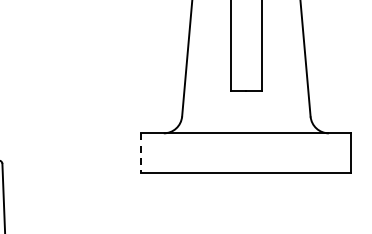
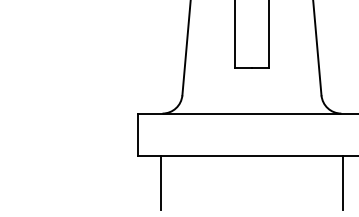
line: (141, 153) -> (138, 135), dashed -> solid
line: (162, 197) -> (161, 183), added
line: (330, 197) -> (343, 183), added

